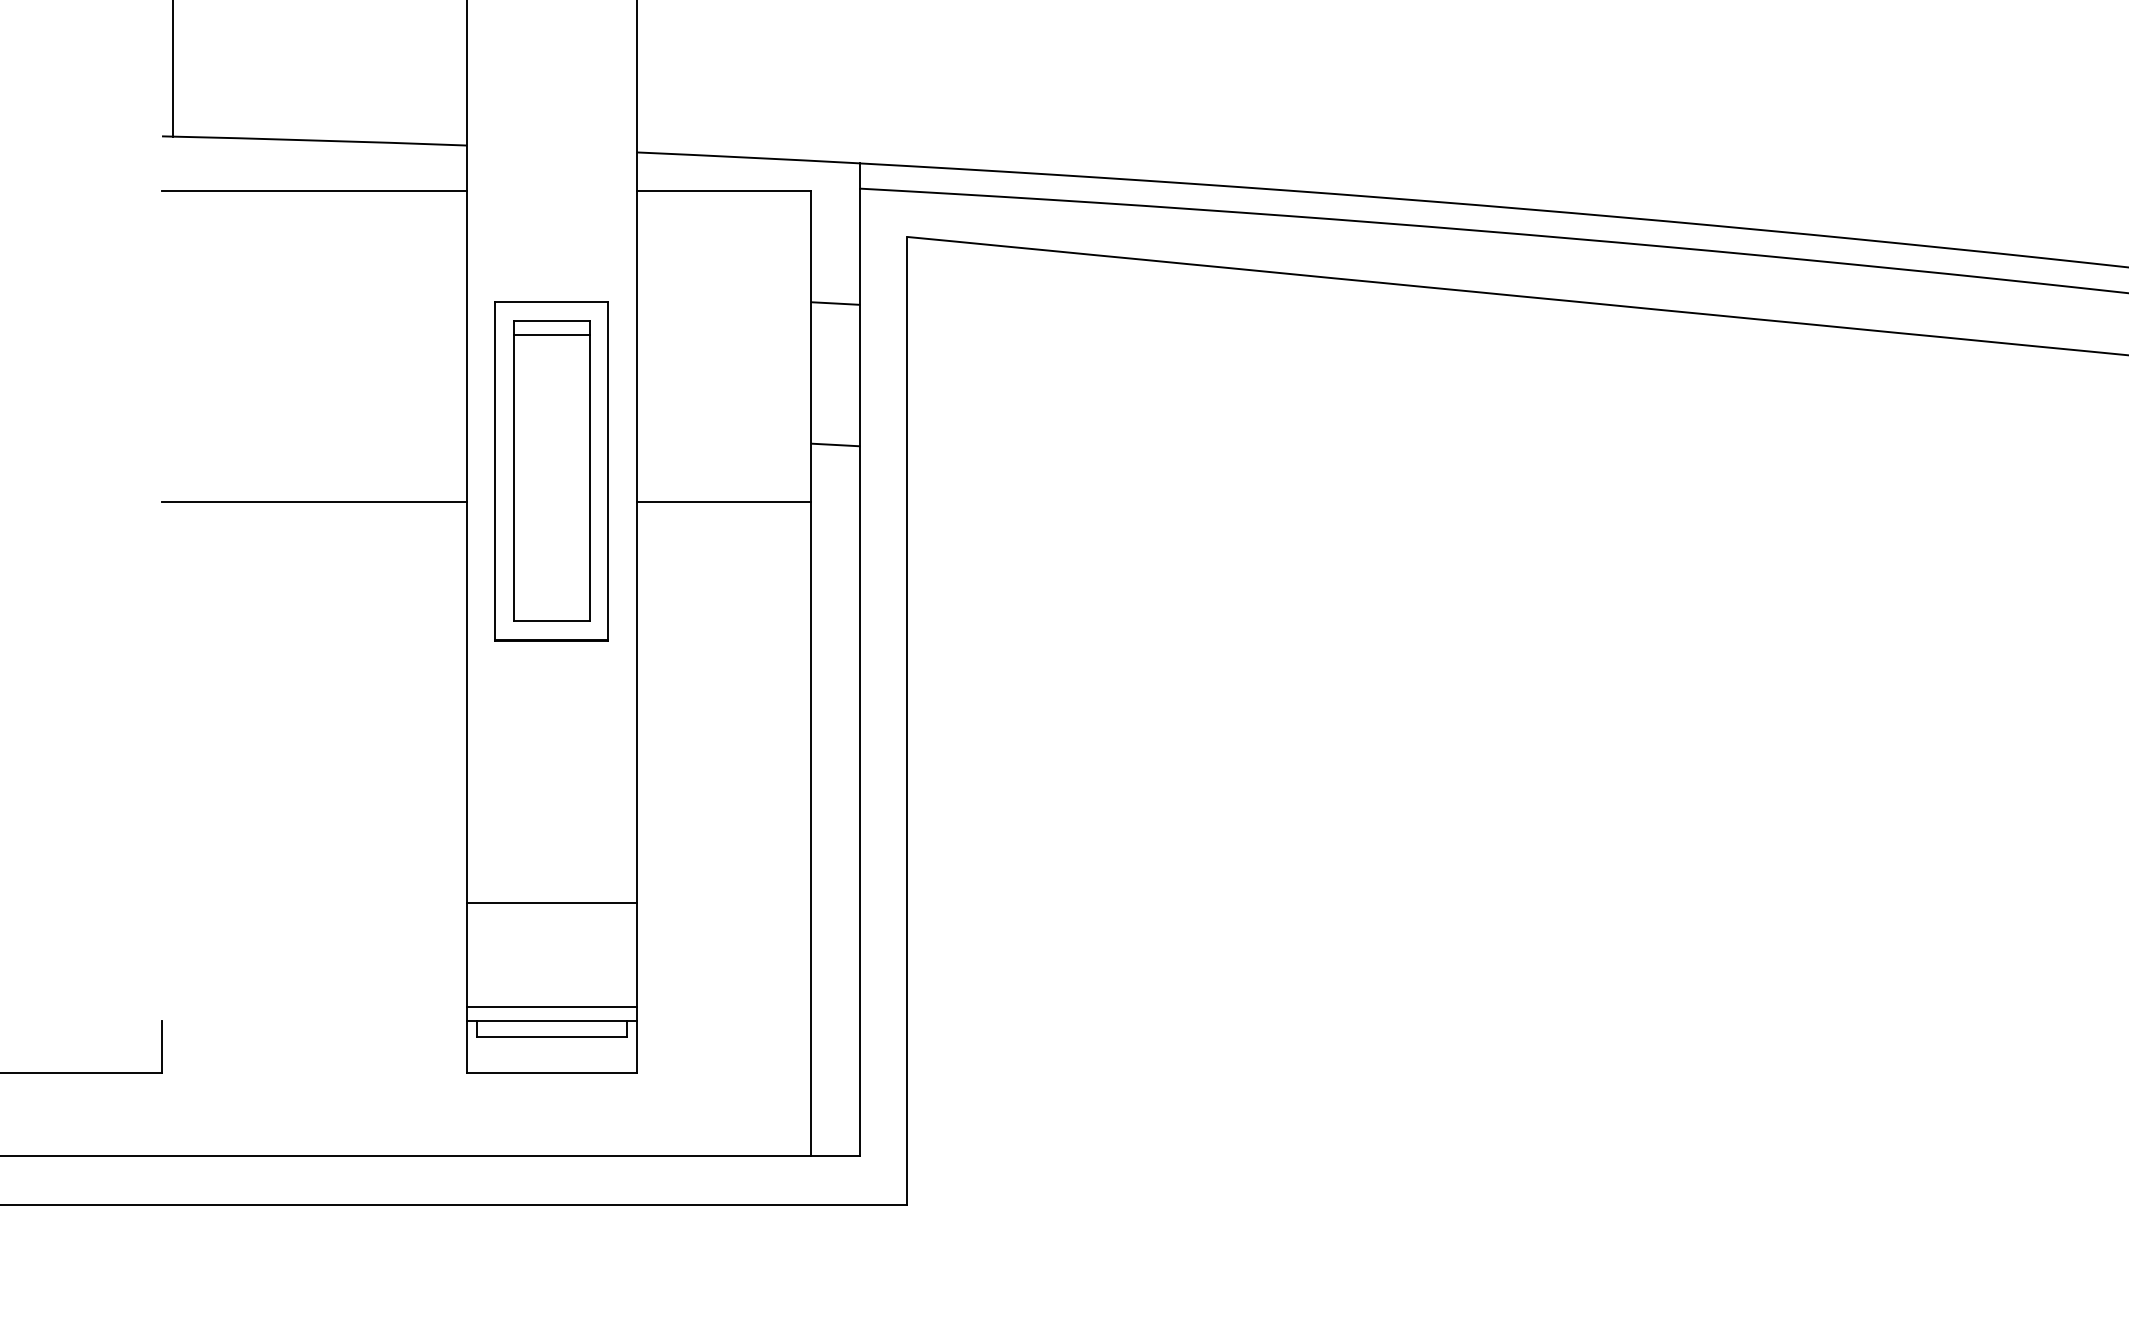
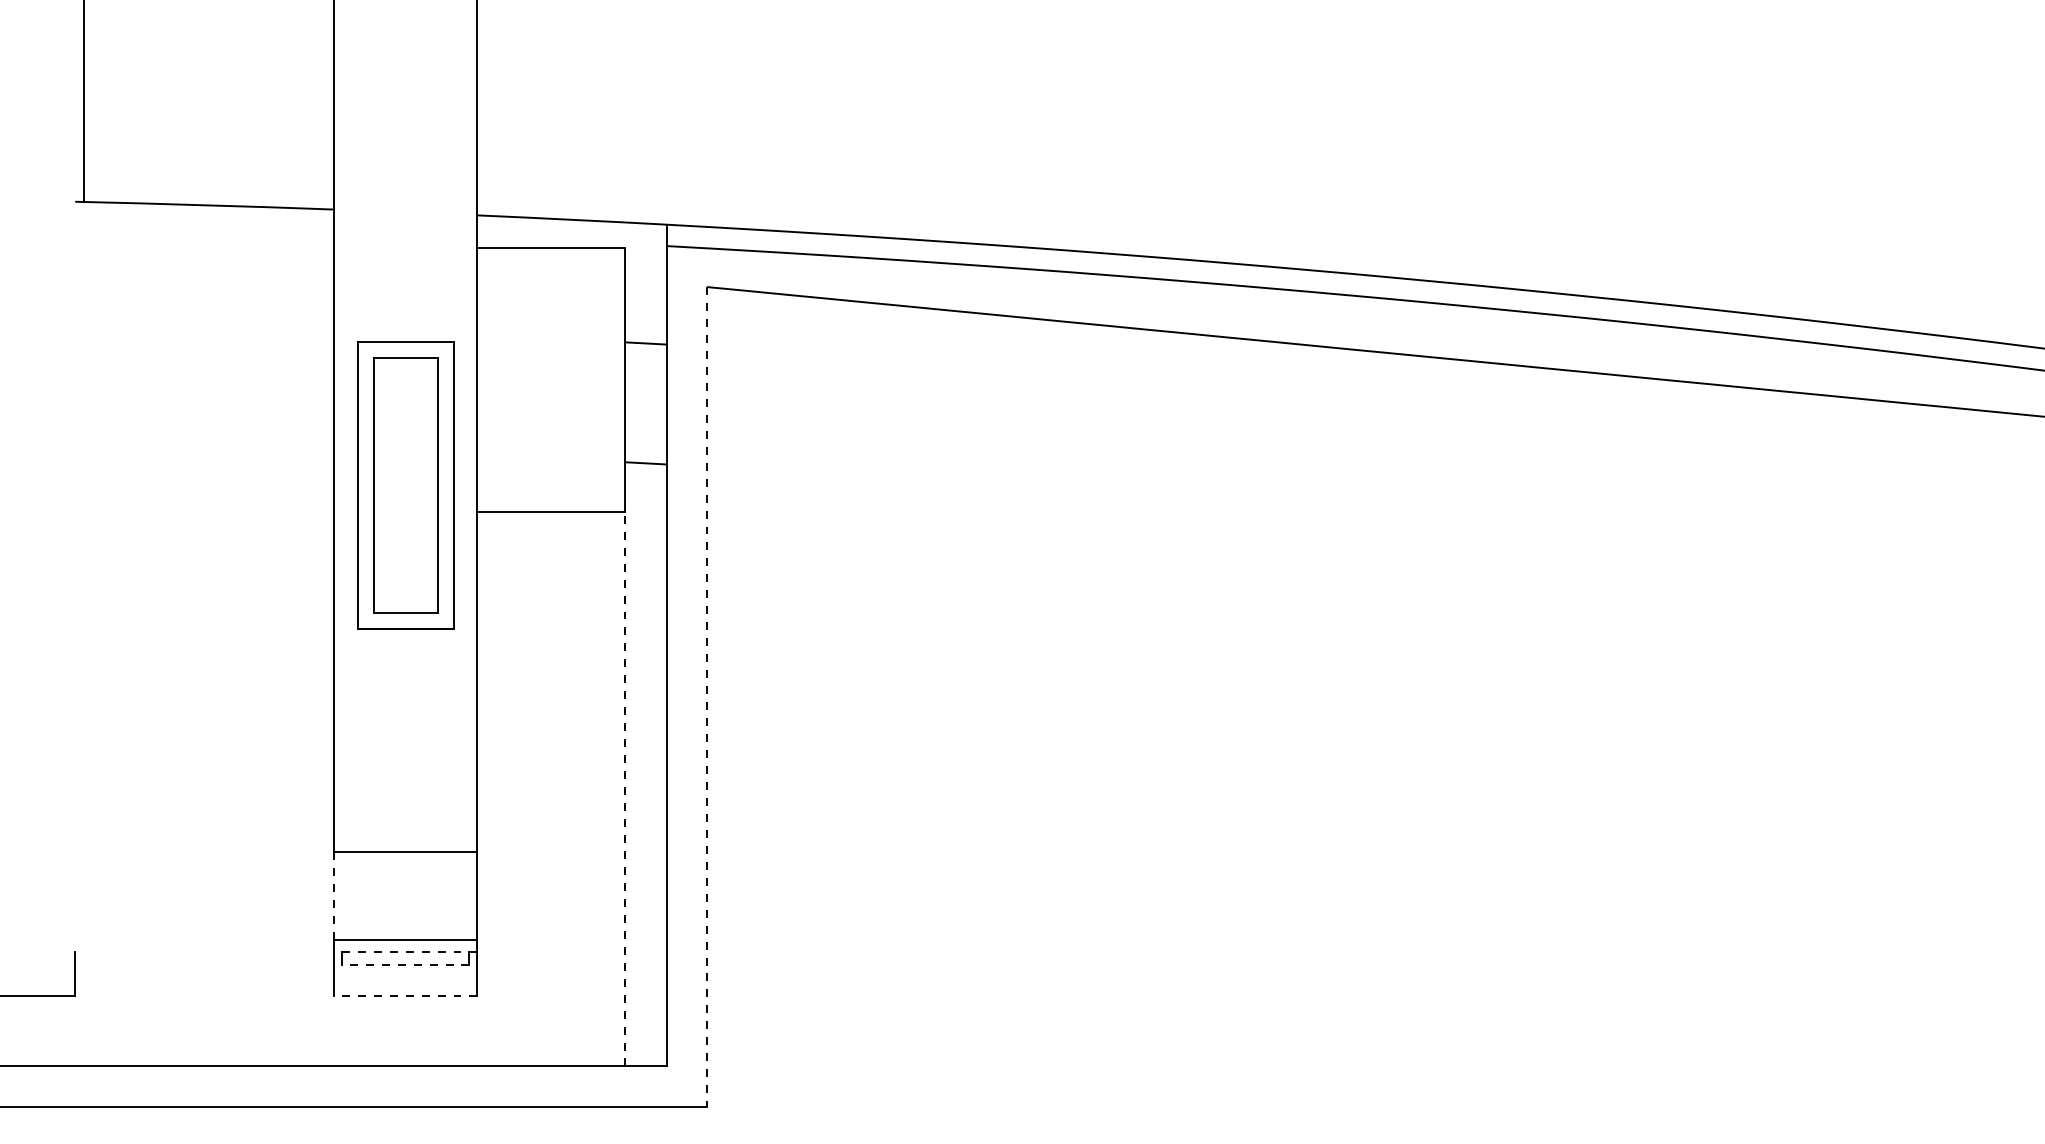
line: (314, 191) -> (204, 248), removed
line: (551, 335) -> (405, 370), removed
line: (314, 501) -> (204, 511), removed
line: (906, 721) -> (706, 697), solid -> dashed
line: (811, 828) -> (625, 788), solid -> dashed
line: (466, 954) -> (333, 895), solid -> dashed
line: (551, 1020) -> (405, 951), solid -> dashed
line: (551, 1037) -> (405, 965), solid -> dashed
line: (551, 1073) -> (405, 996), solid -> dashed

